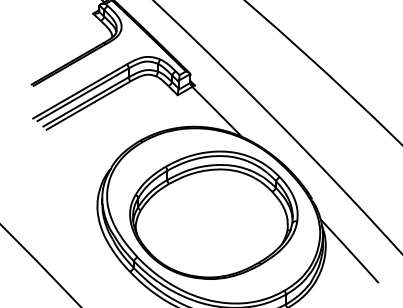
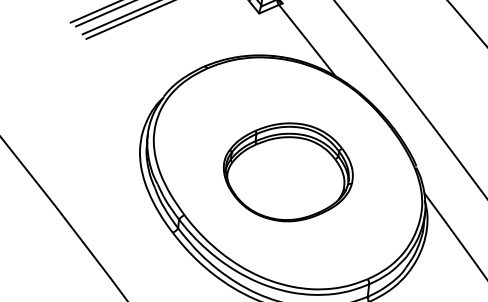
part: (213, 214) -> (287, 171), size x0.6

